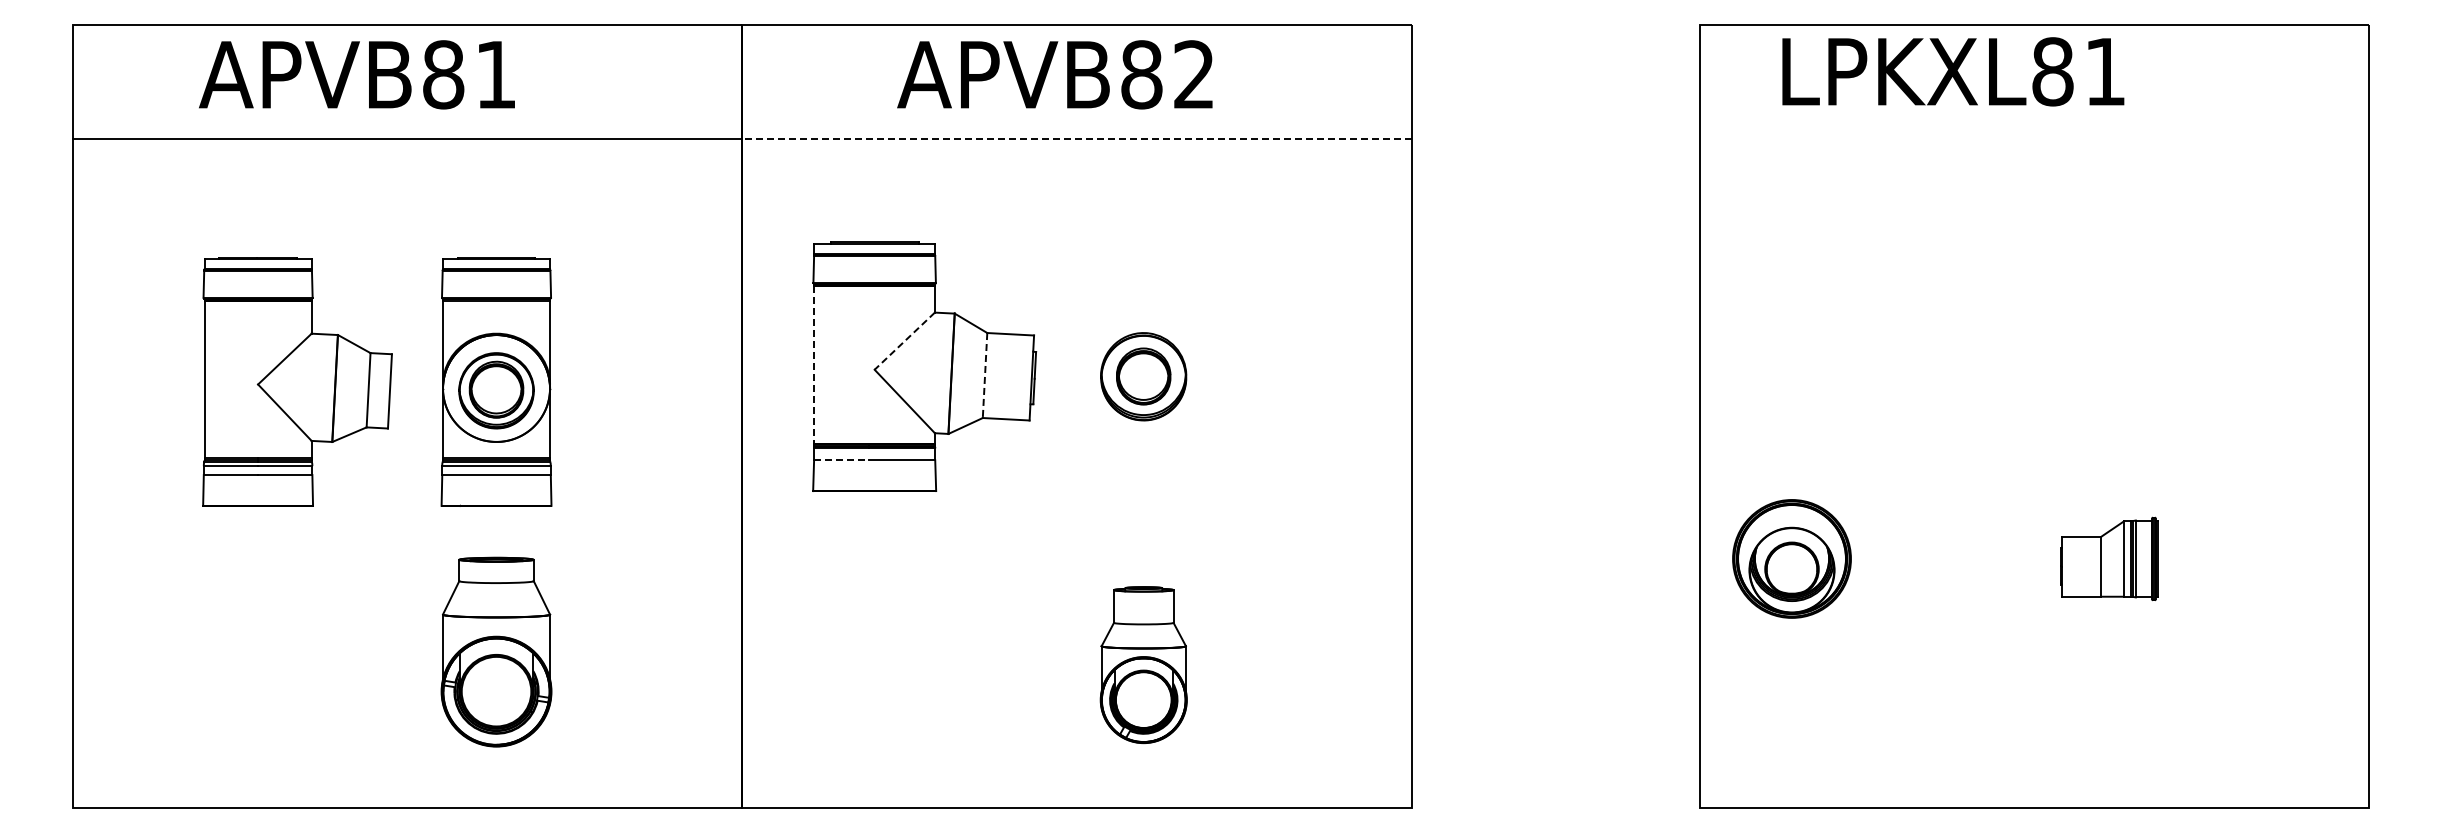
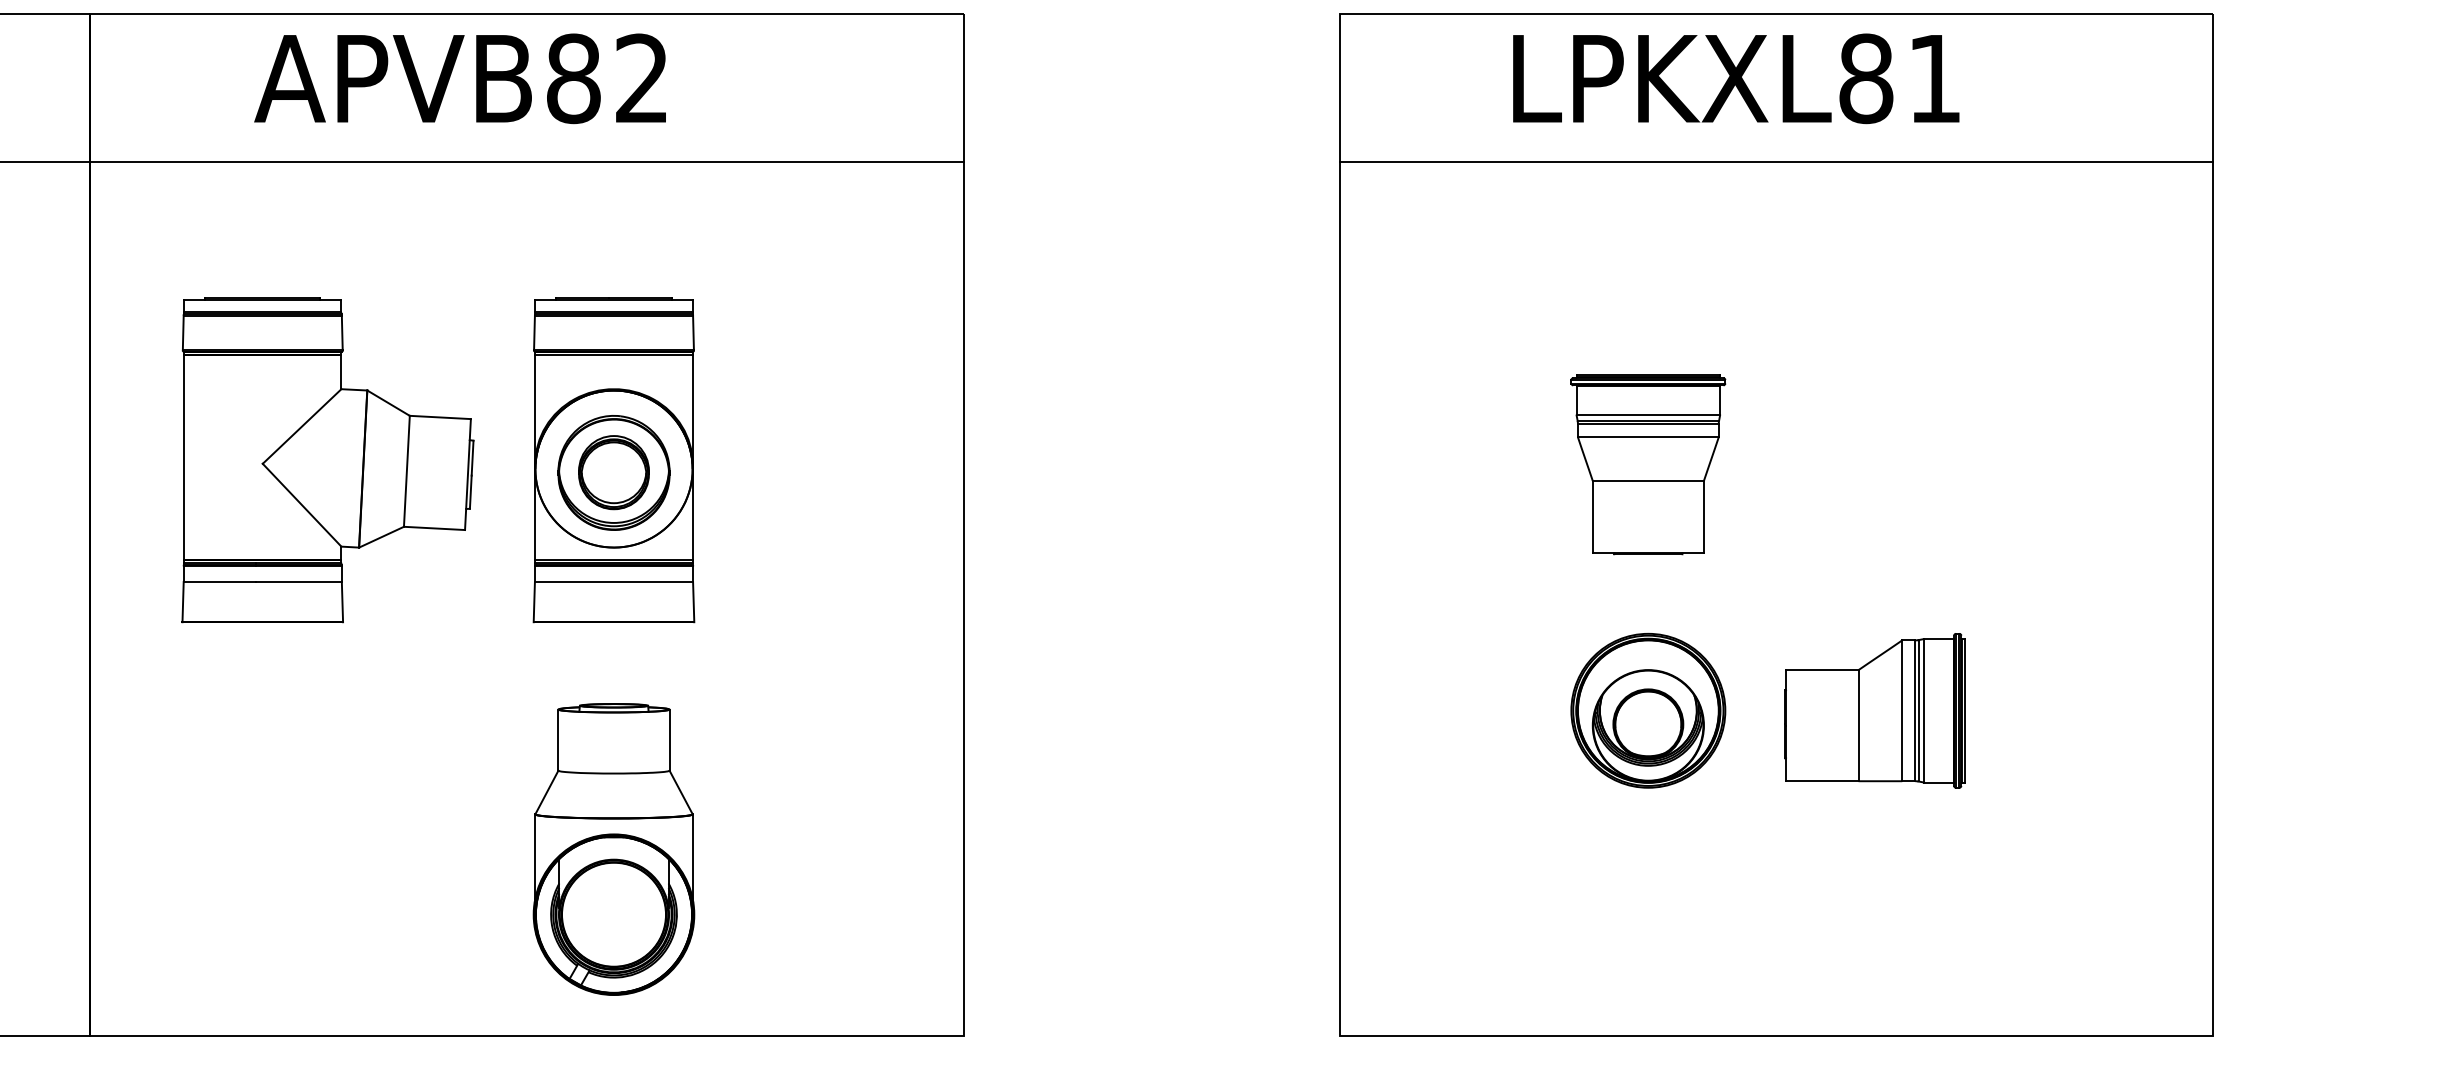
text: (1953, 71) -> (1736, 78), moved
text: (1054, 74) -> (459, 78), moved
line: (1077, 138) -> (527, 161), dashed -> solid
line: (2033, 138) -> (1775, 161), added
line: (904, 341) -> (301, 426), dashed -> solid
line: (814, 364) -> (184, 456), dashed -> solid
part: (1143, 366) -> (613, 459), added
part: (1935, 370) -> (1647, 464), added
line: (985, 375) -> (407, 471), dashed -> solid
line: (841, 460) -> (219, 582), dashed -> solid
part: (1791, 558) -> (1647, 710), moved
part: (2109, 558) -> (1874, 710), size x1.43
part: (1143, 664) -> (613, 848), size x1.43

